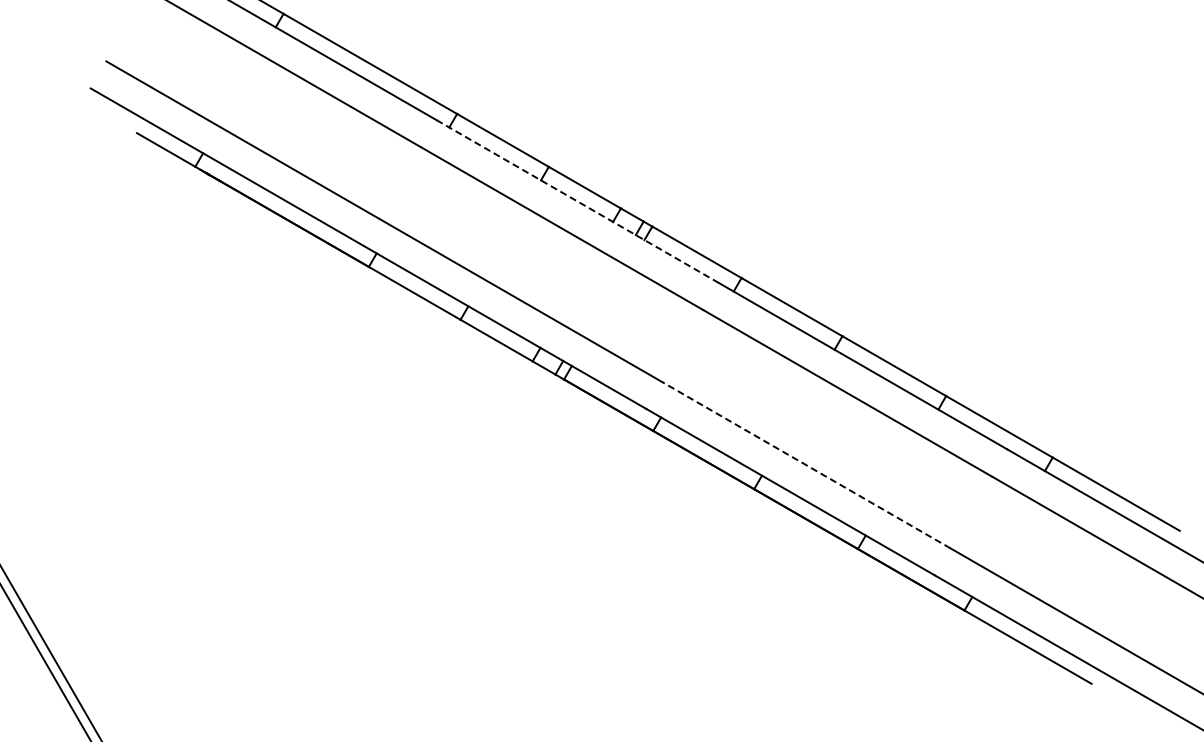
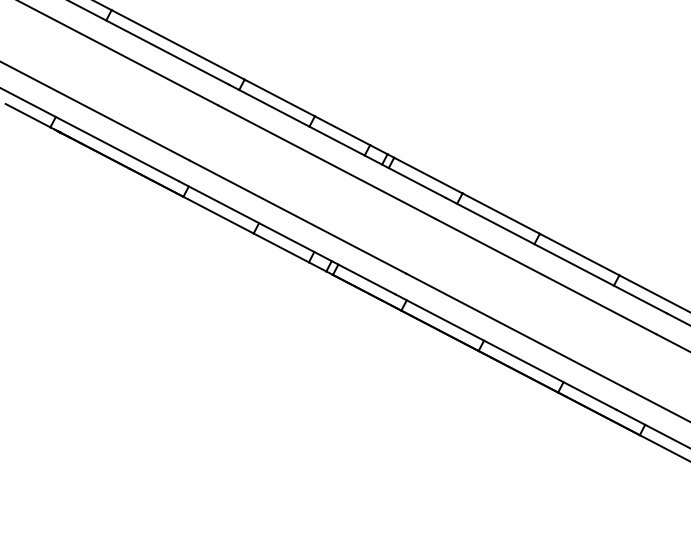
line: (577, 201) -> (337, 141), dashed -> solid
line: (806, 465) -> (517, 331), dashed -> solid

